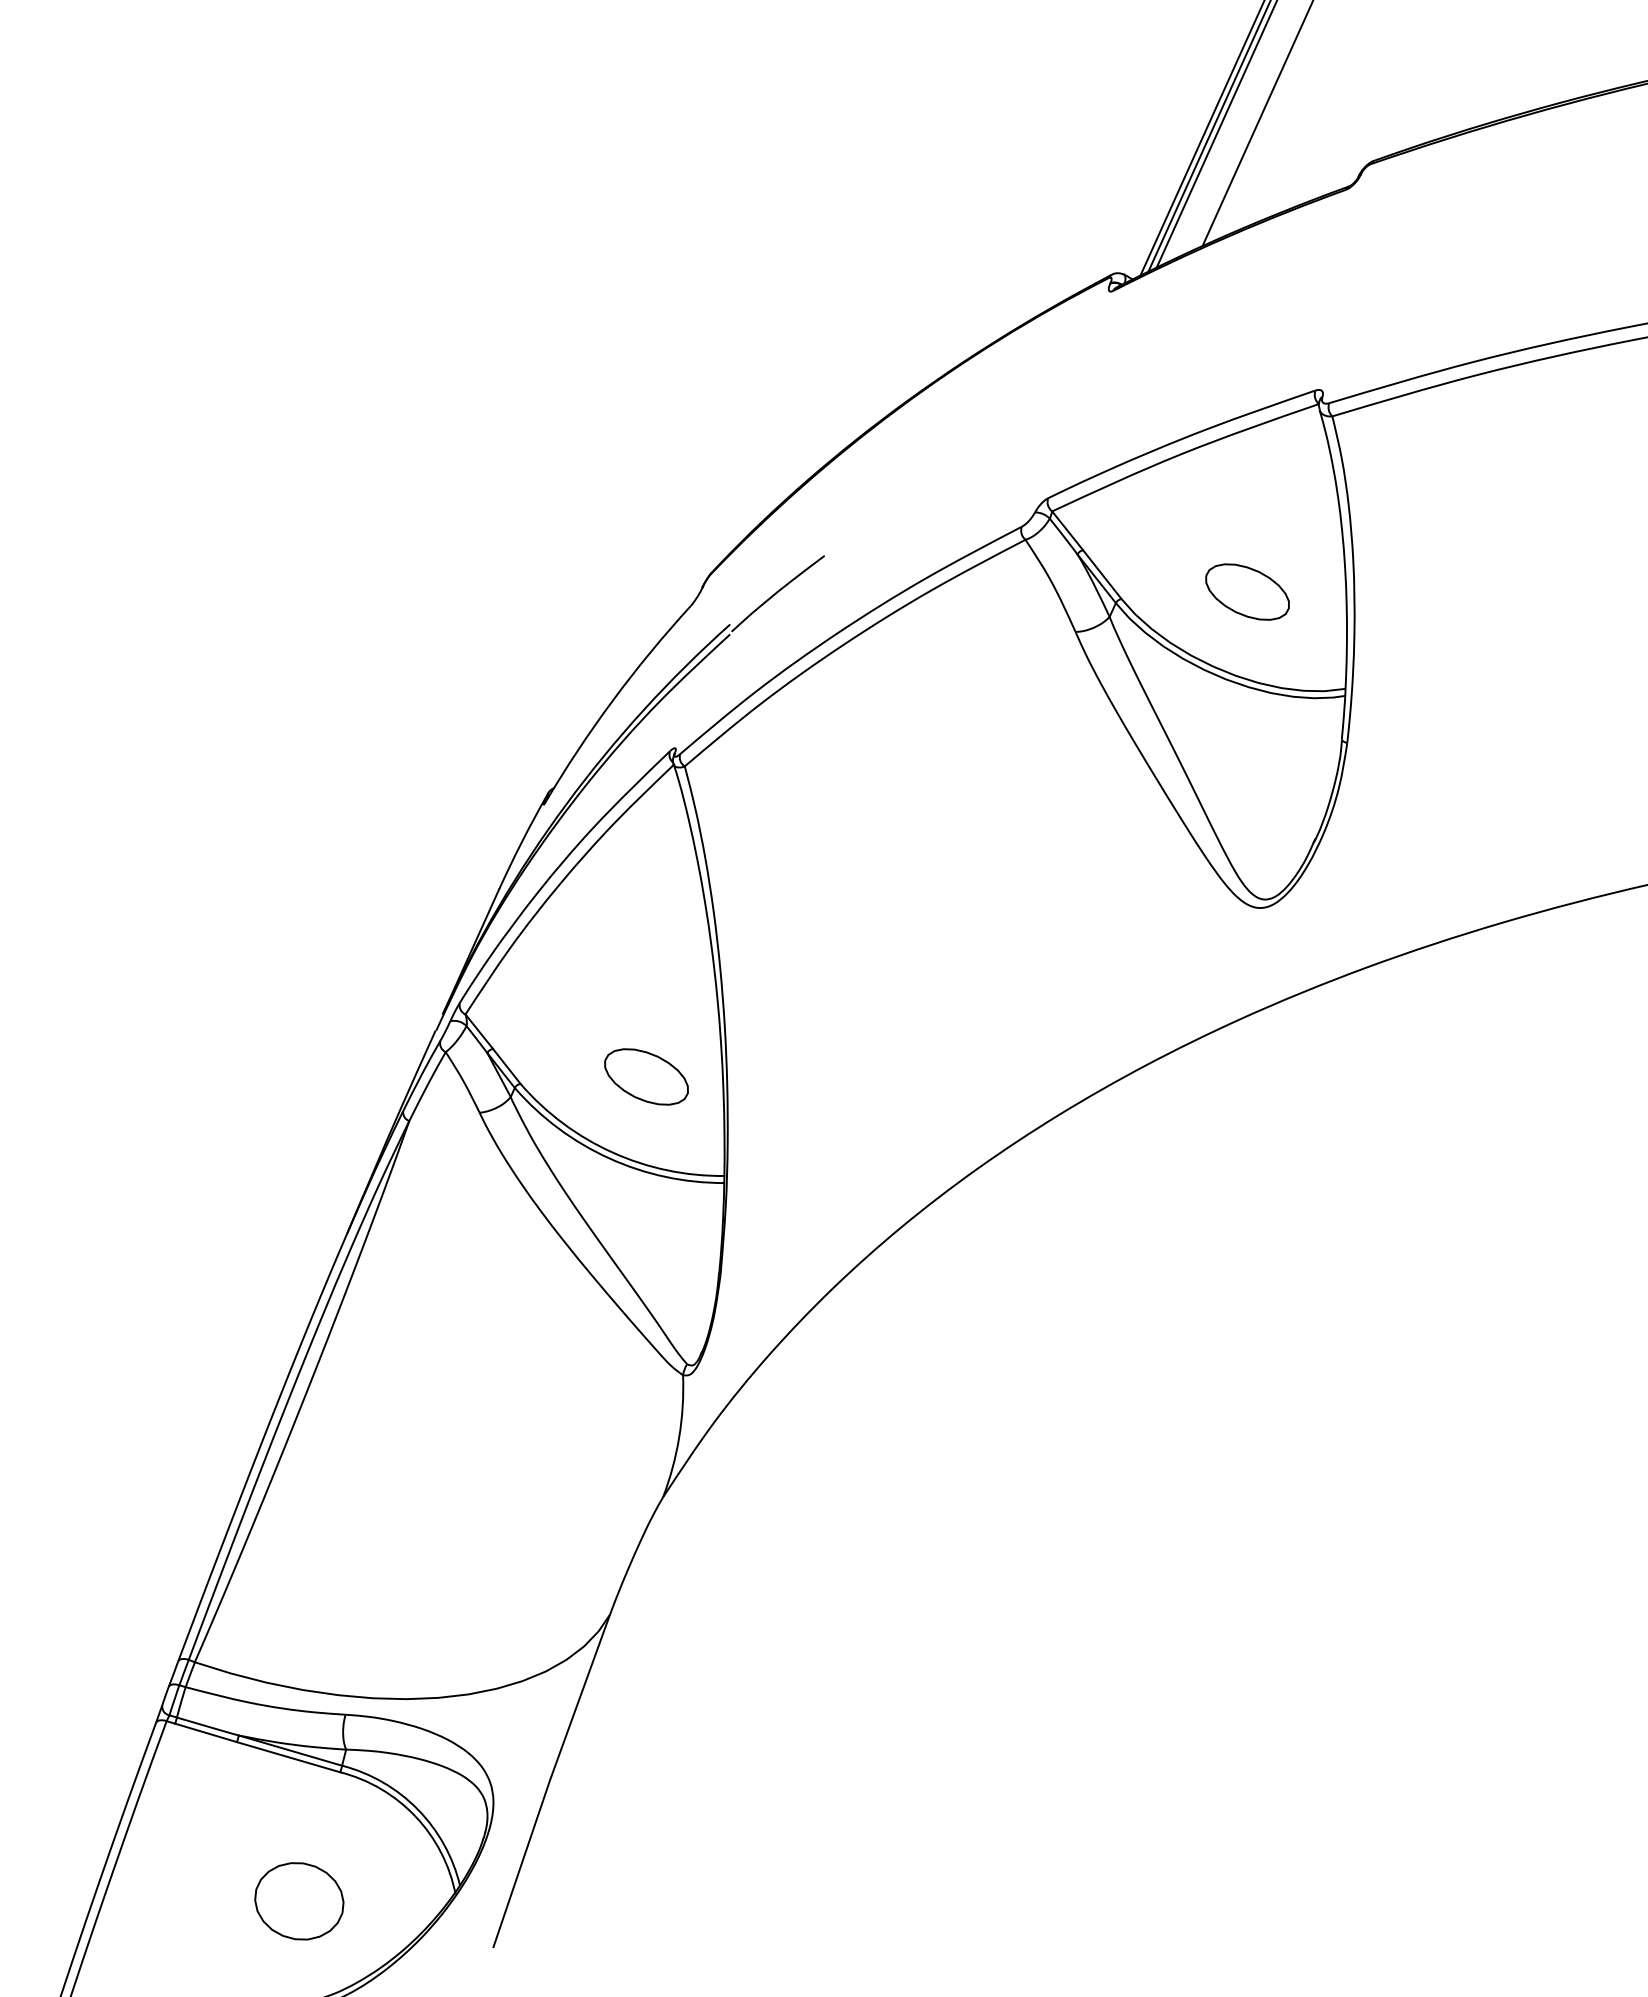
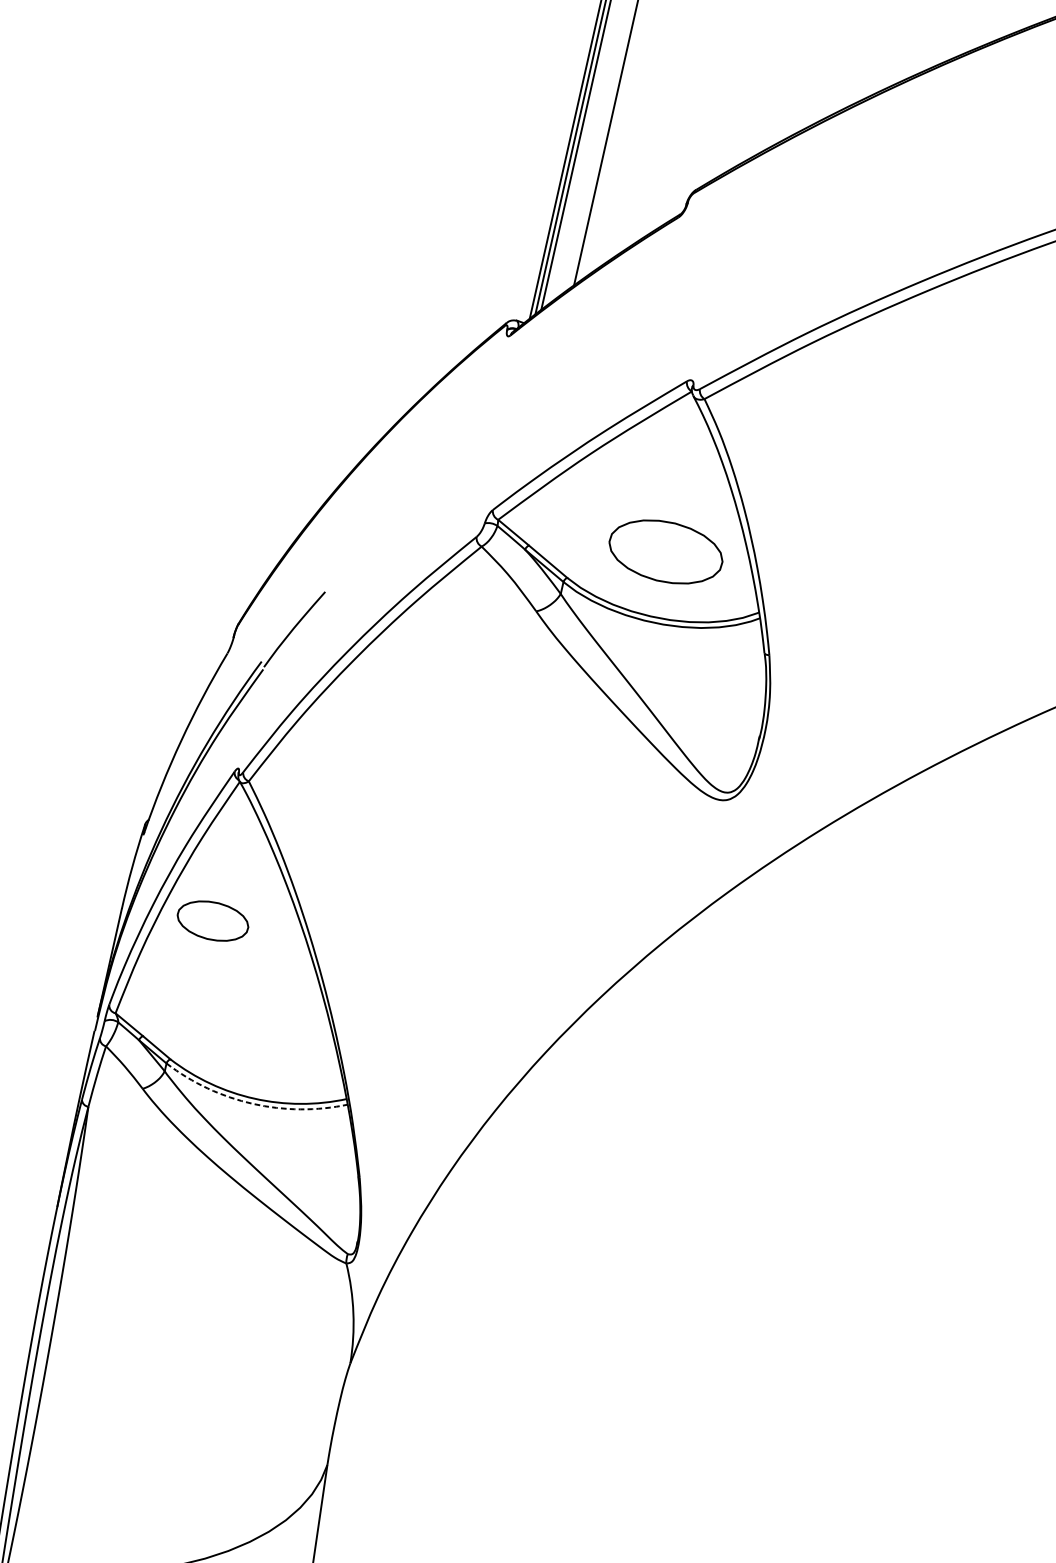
part: (1247, 591) -> (665, 551), size x1.6
part: (646, 1076) -> (212, 920), moved
arc: (609, 1158) -> (252, 1103), solid -> dashed

